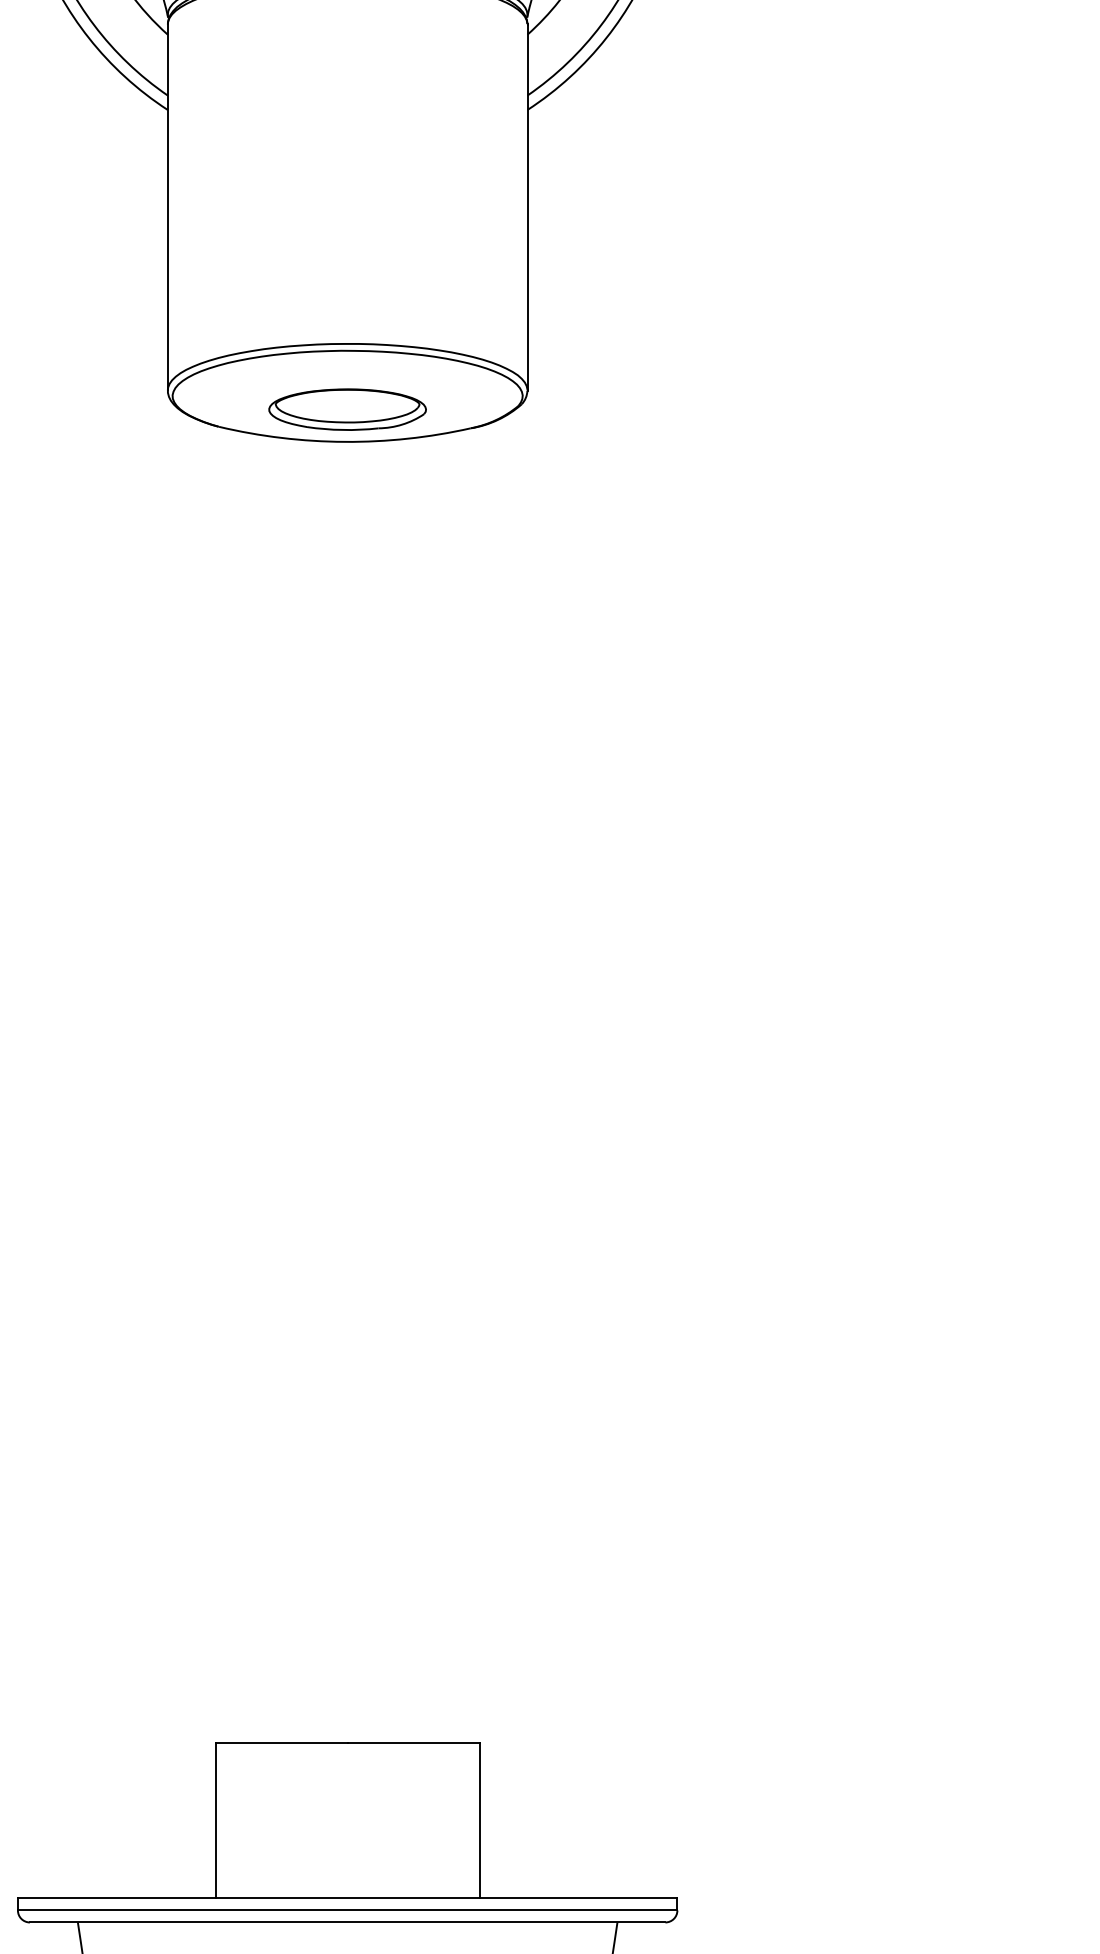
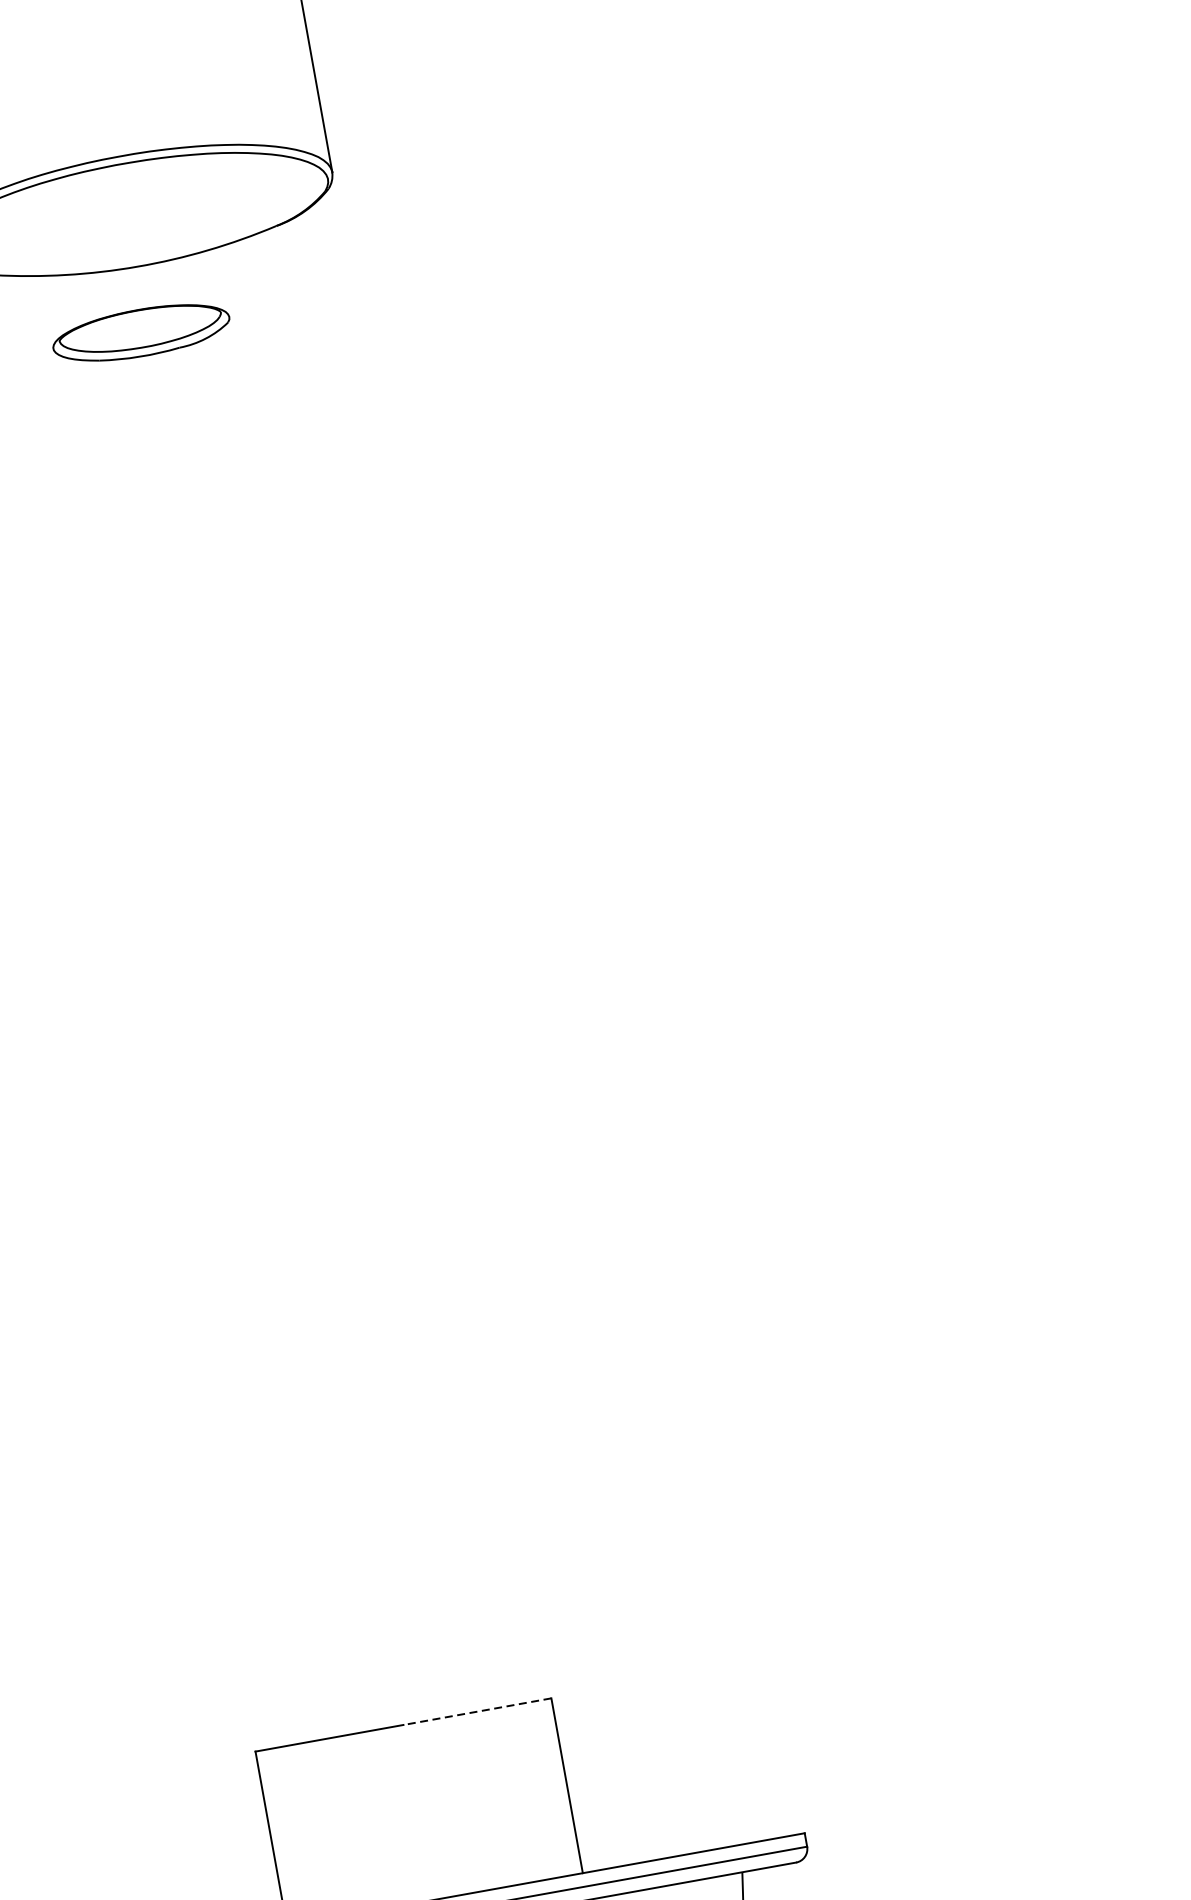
part: (347, 409) -> (141, 332), moved
line: (413, 1742) -> (477, 1711), solid -> dashed

